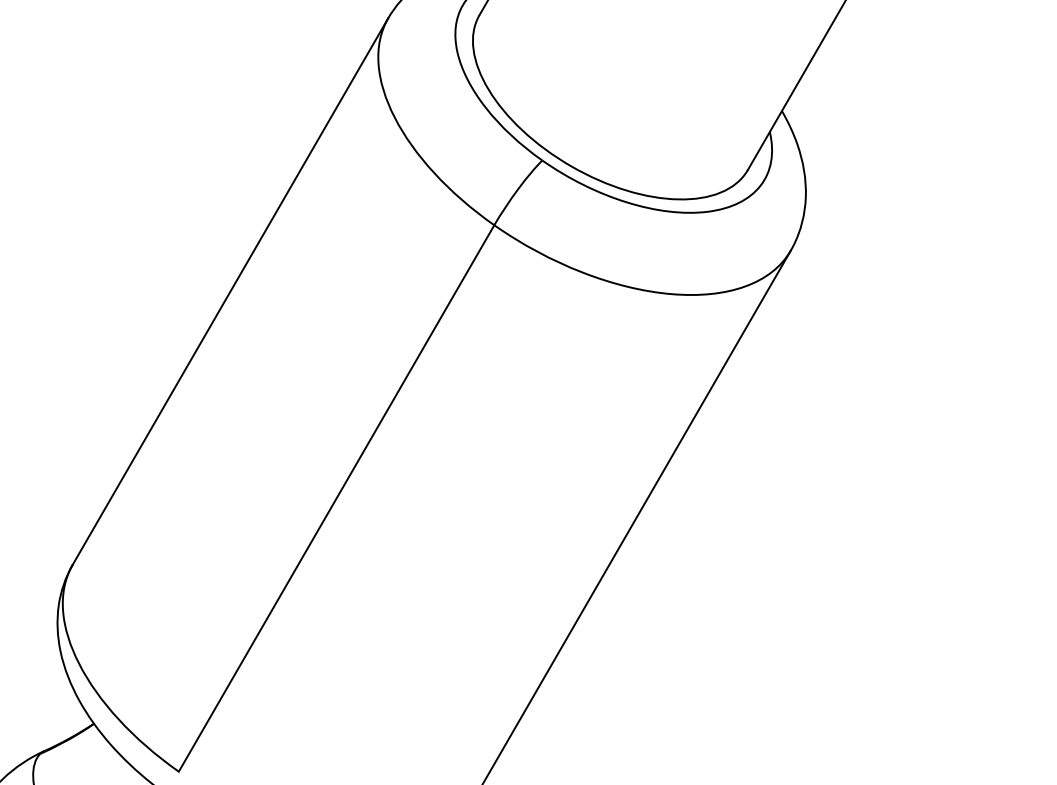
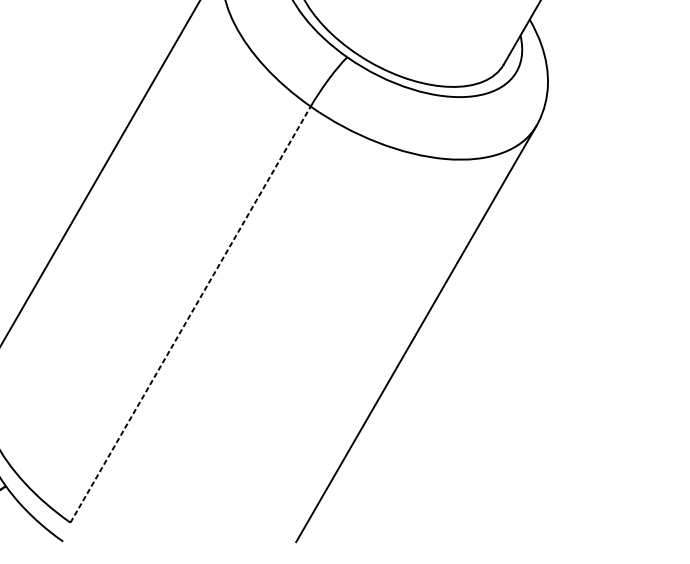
line: (336, 498) -> (190, 314), solid -> dashed

